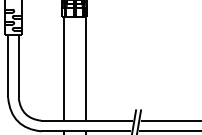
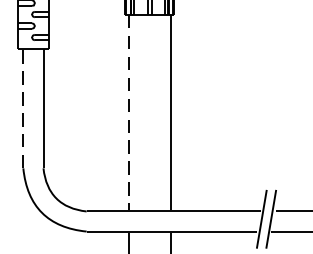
line: (8, 66) -> (23, 108), solid -> dashed
line: (63, 69) -> (128, 114), solid -> dashed

